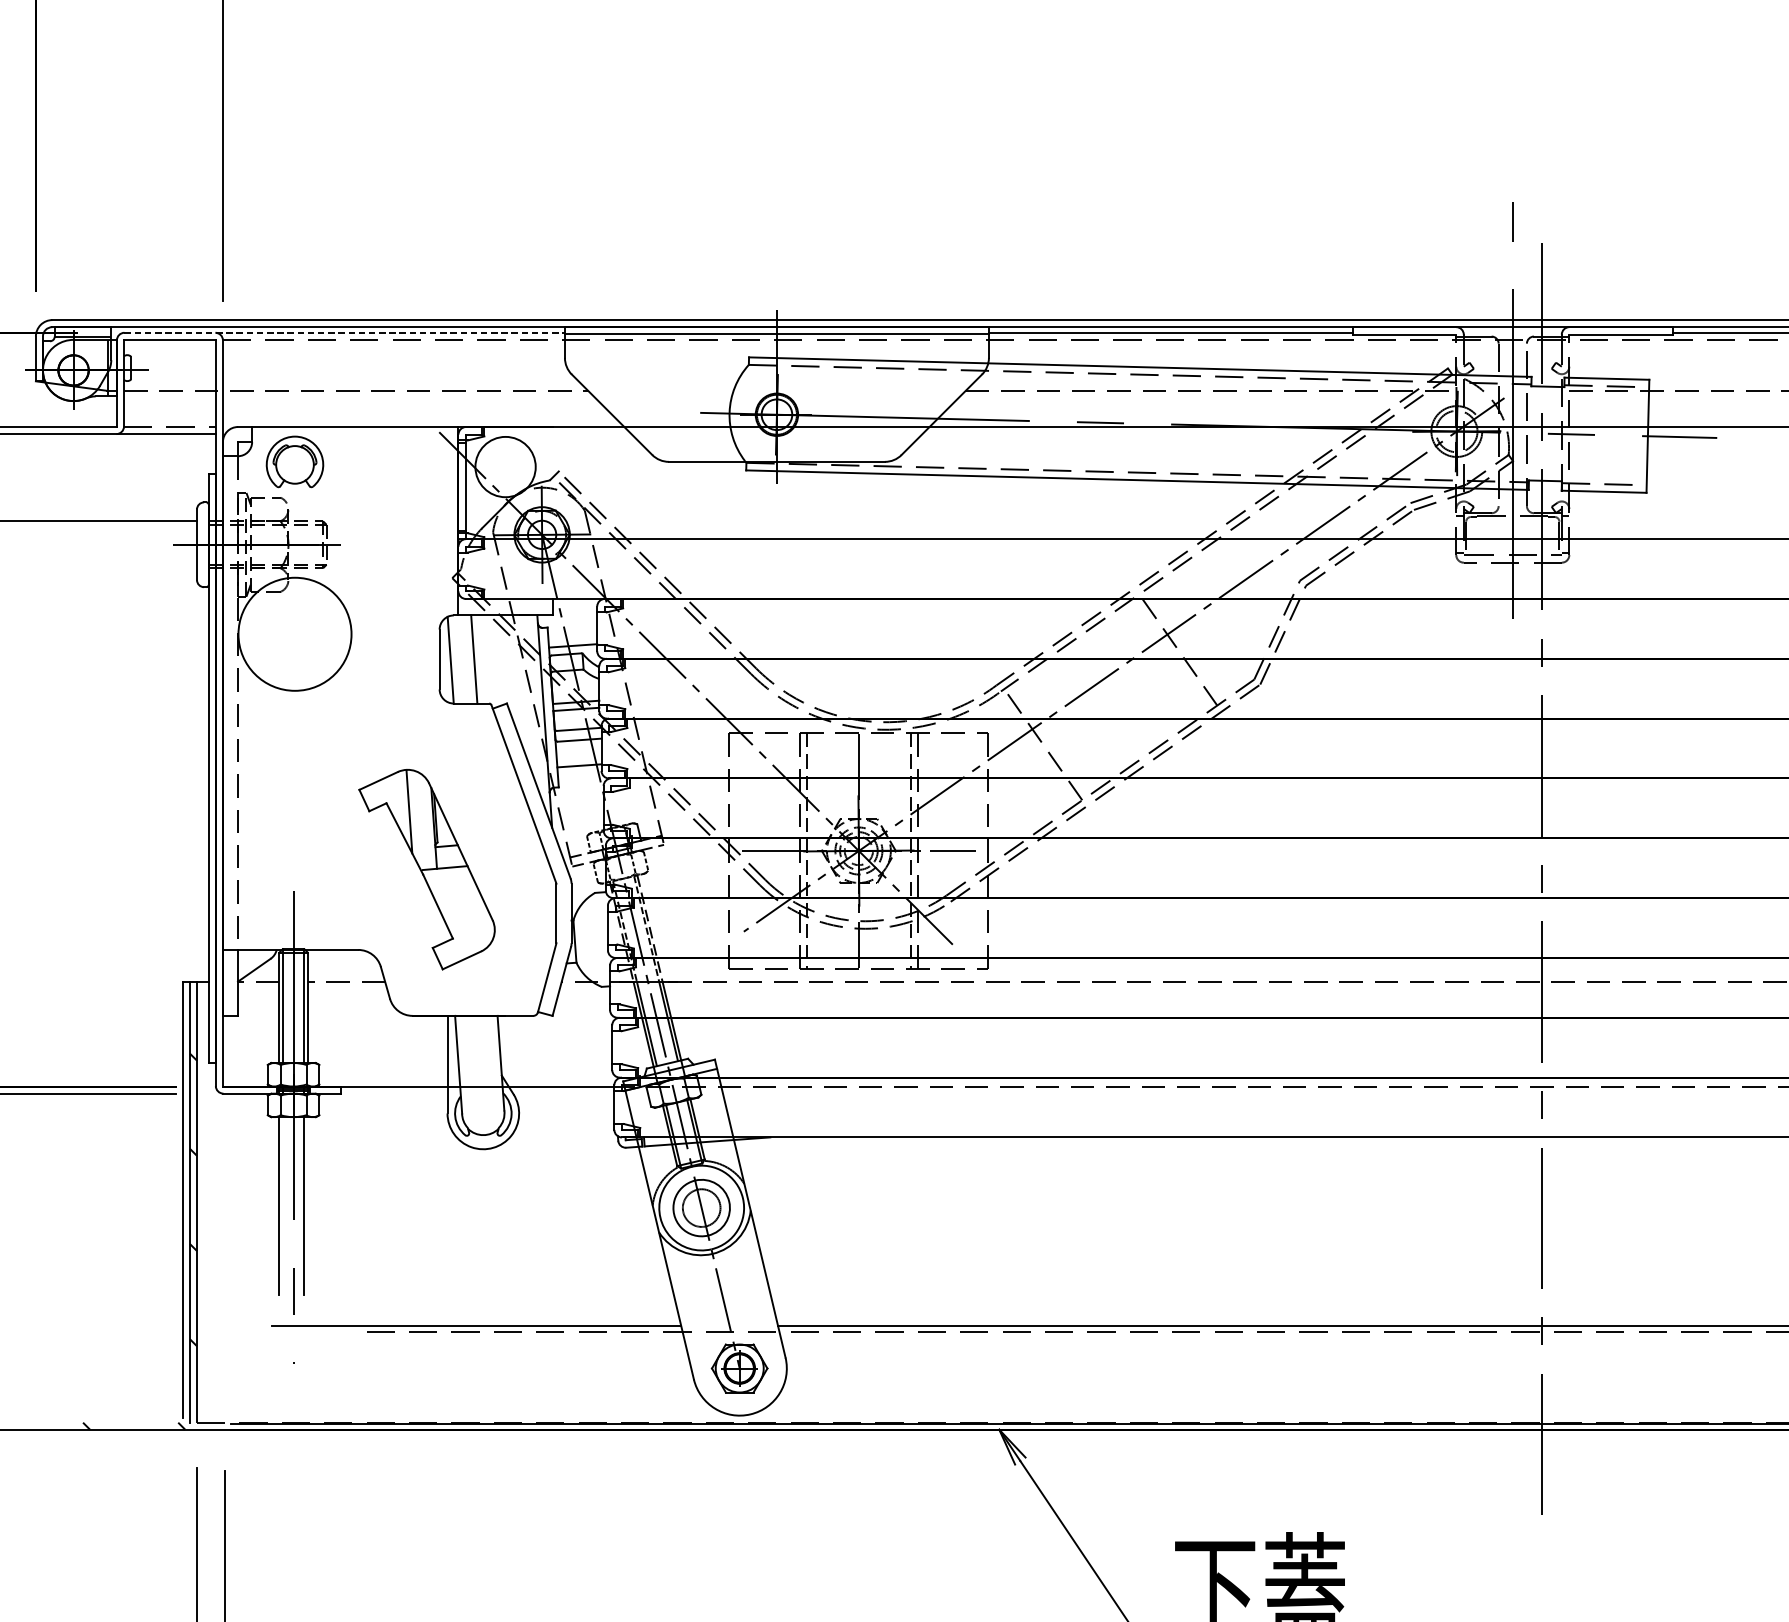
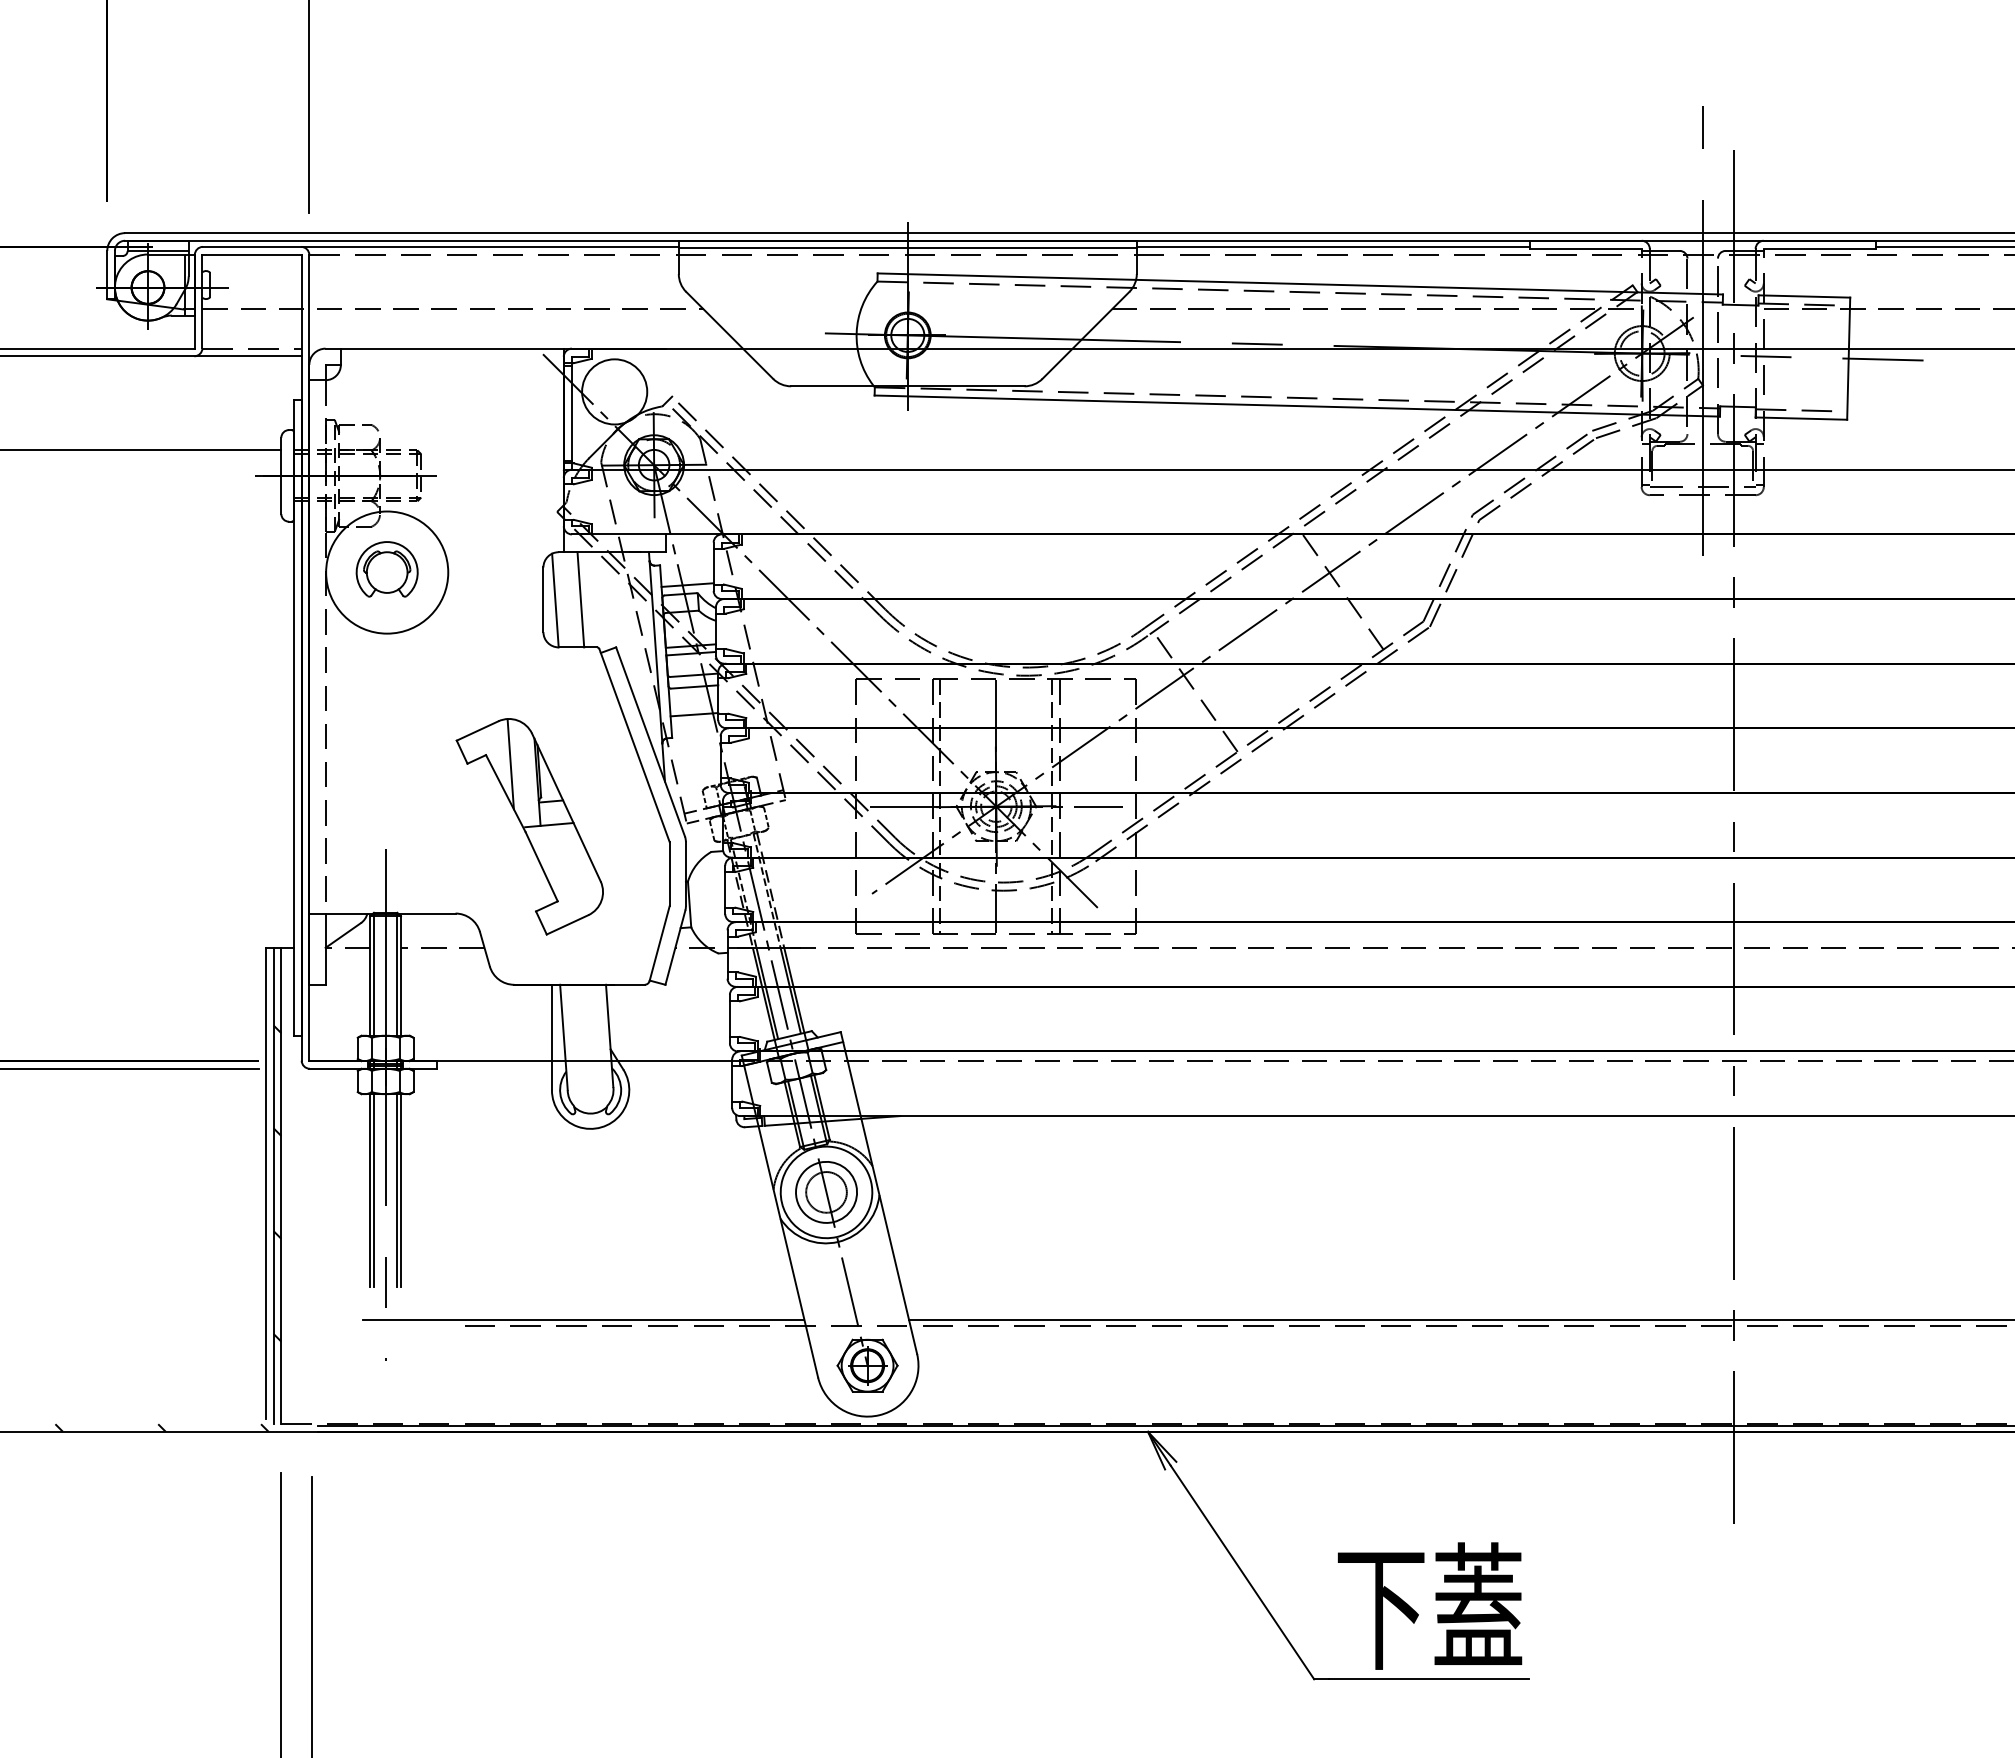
line: (344, 332) -> (440, 246), dashed -> solid
part: (294, 462) -> (386, 569), moved
line: (282, 1206) -> (373, 1190), added
line: (307, 1206) -> (400, 1190), added

